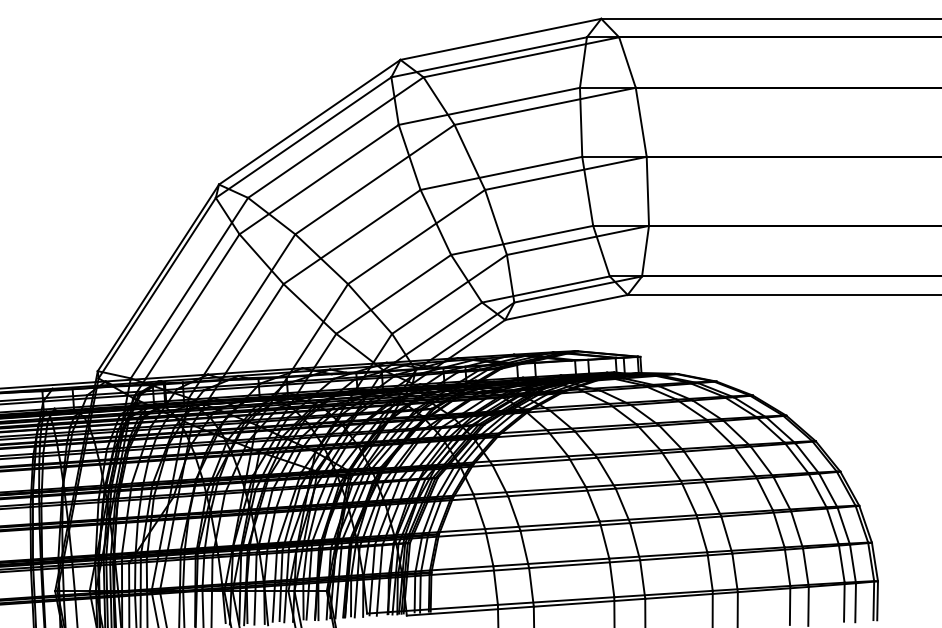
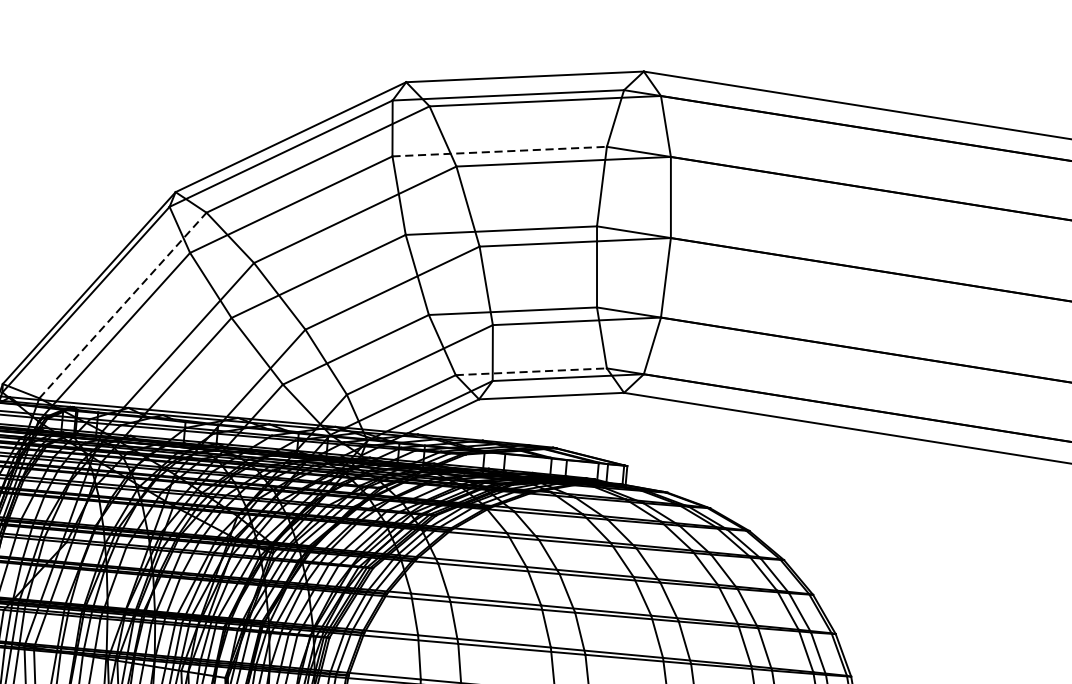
line: (489, 106) -> (499, 151), solid -> dashed
line: (189, 288) -> (122, 305), solid -> dashed
line: (546, 289) -> (531, 371), solid -> dashed

